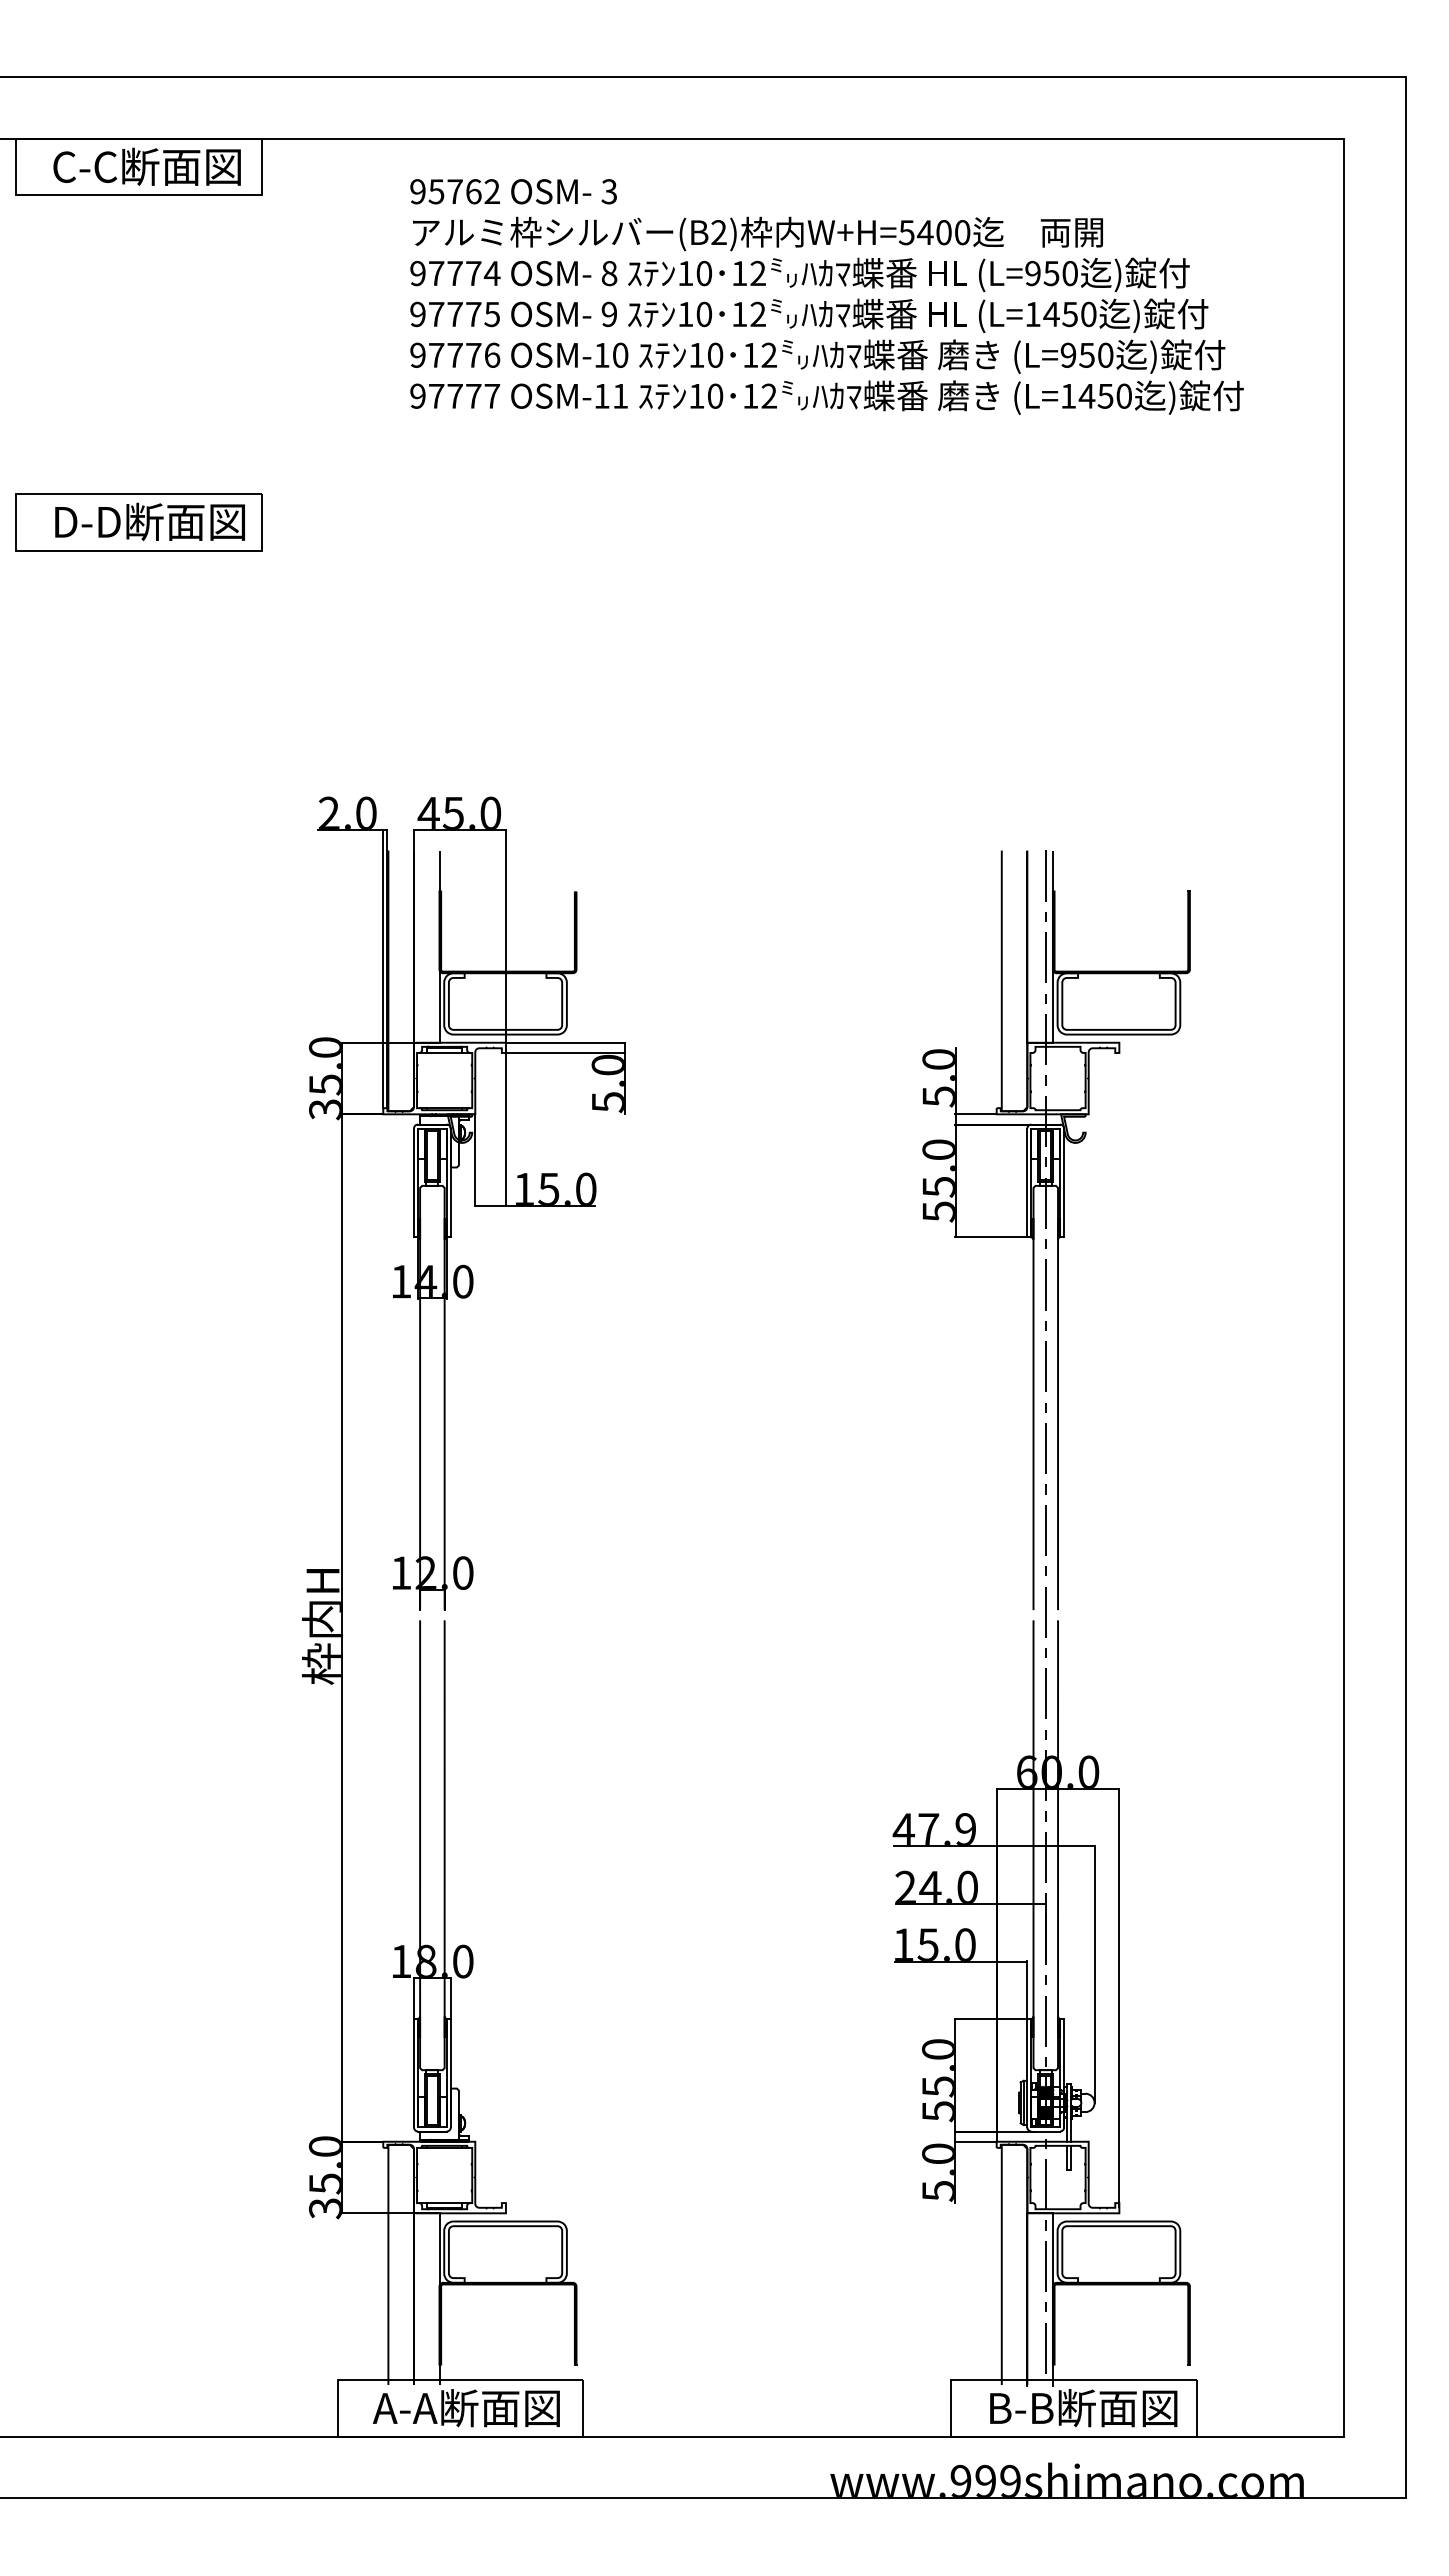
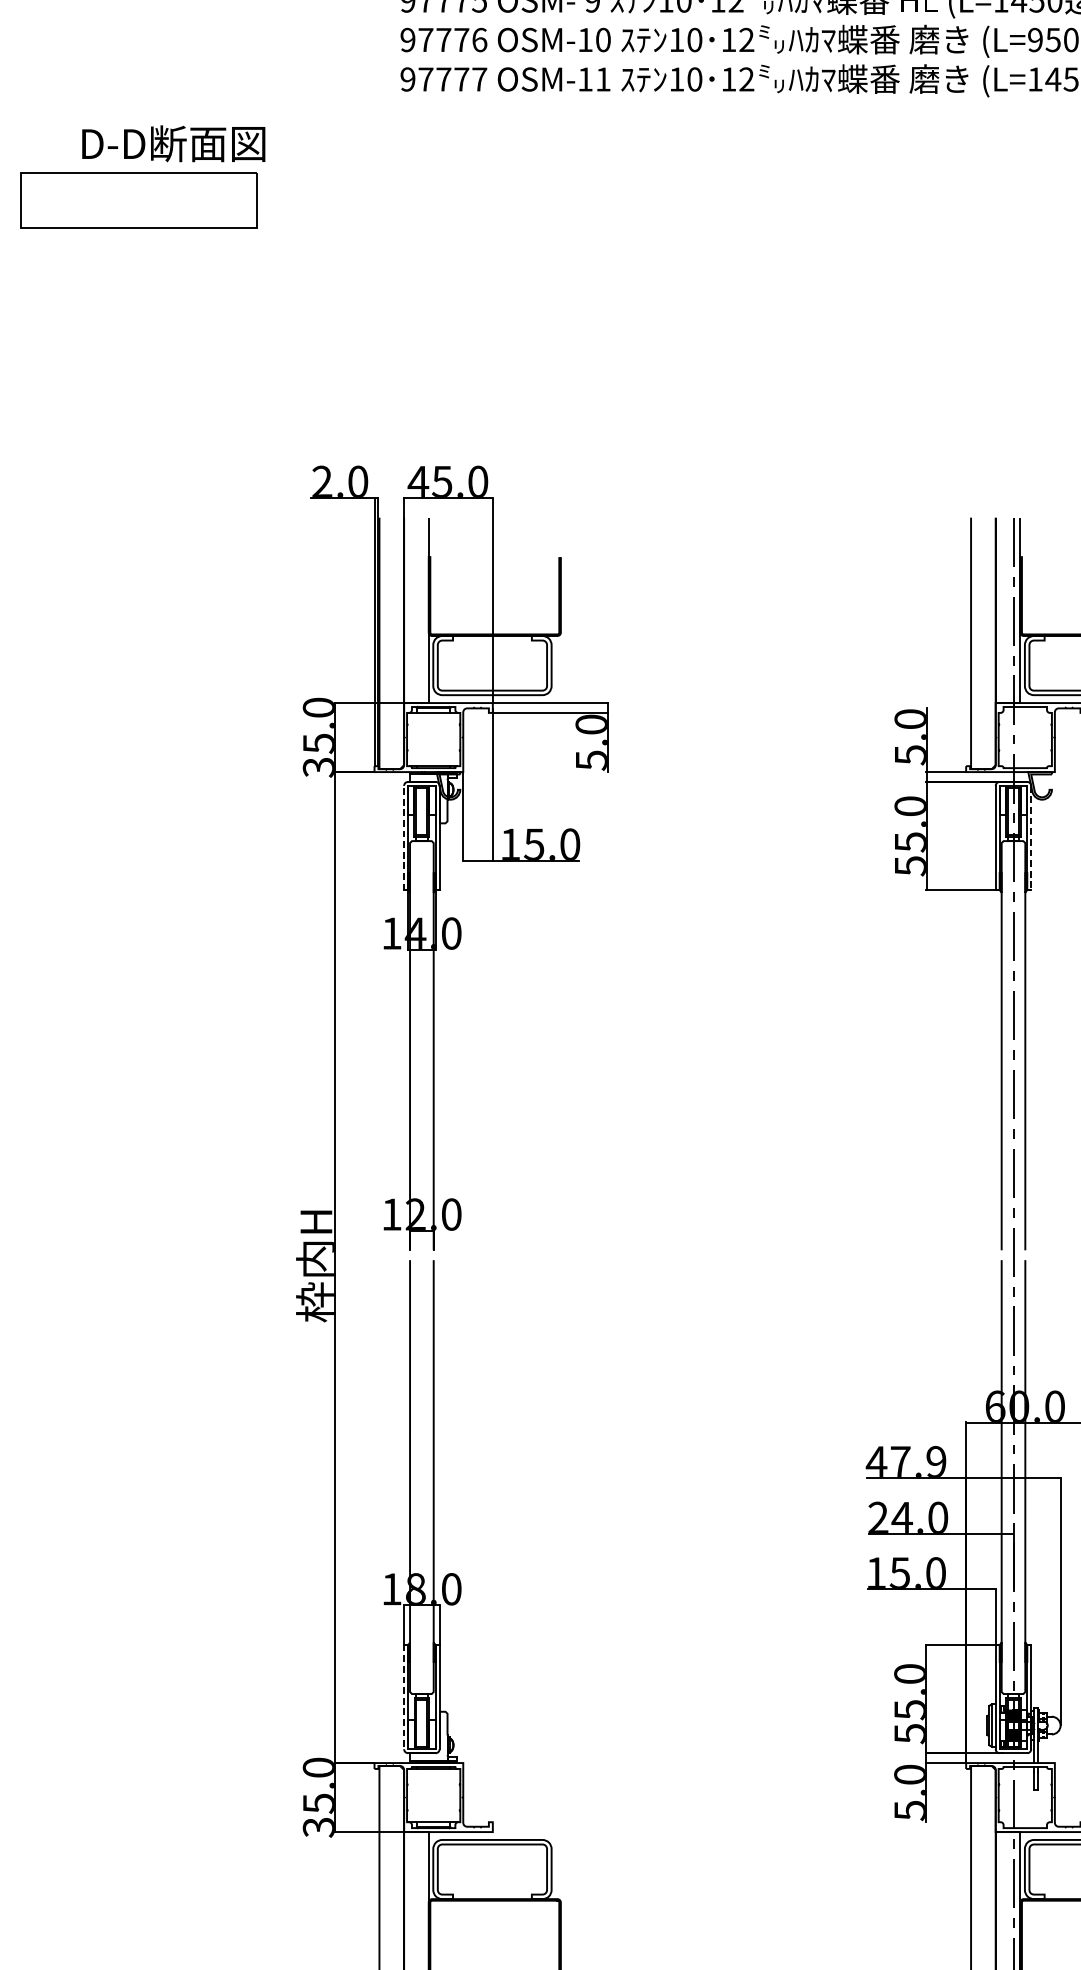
text: (149, 521) -> (173, 143), moved
line: (413, 1182) -> (403, 837), solid -> dashed
line: (1064, 1183) -> (1031, 838), solid -> dashed
line: (413, 2073) -> (403, 1697), solid -> dashed

